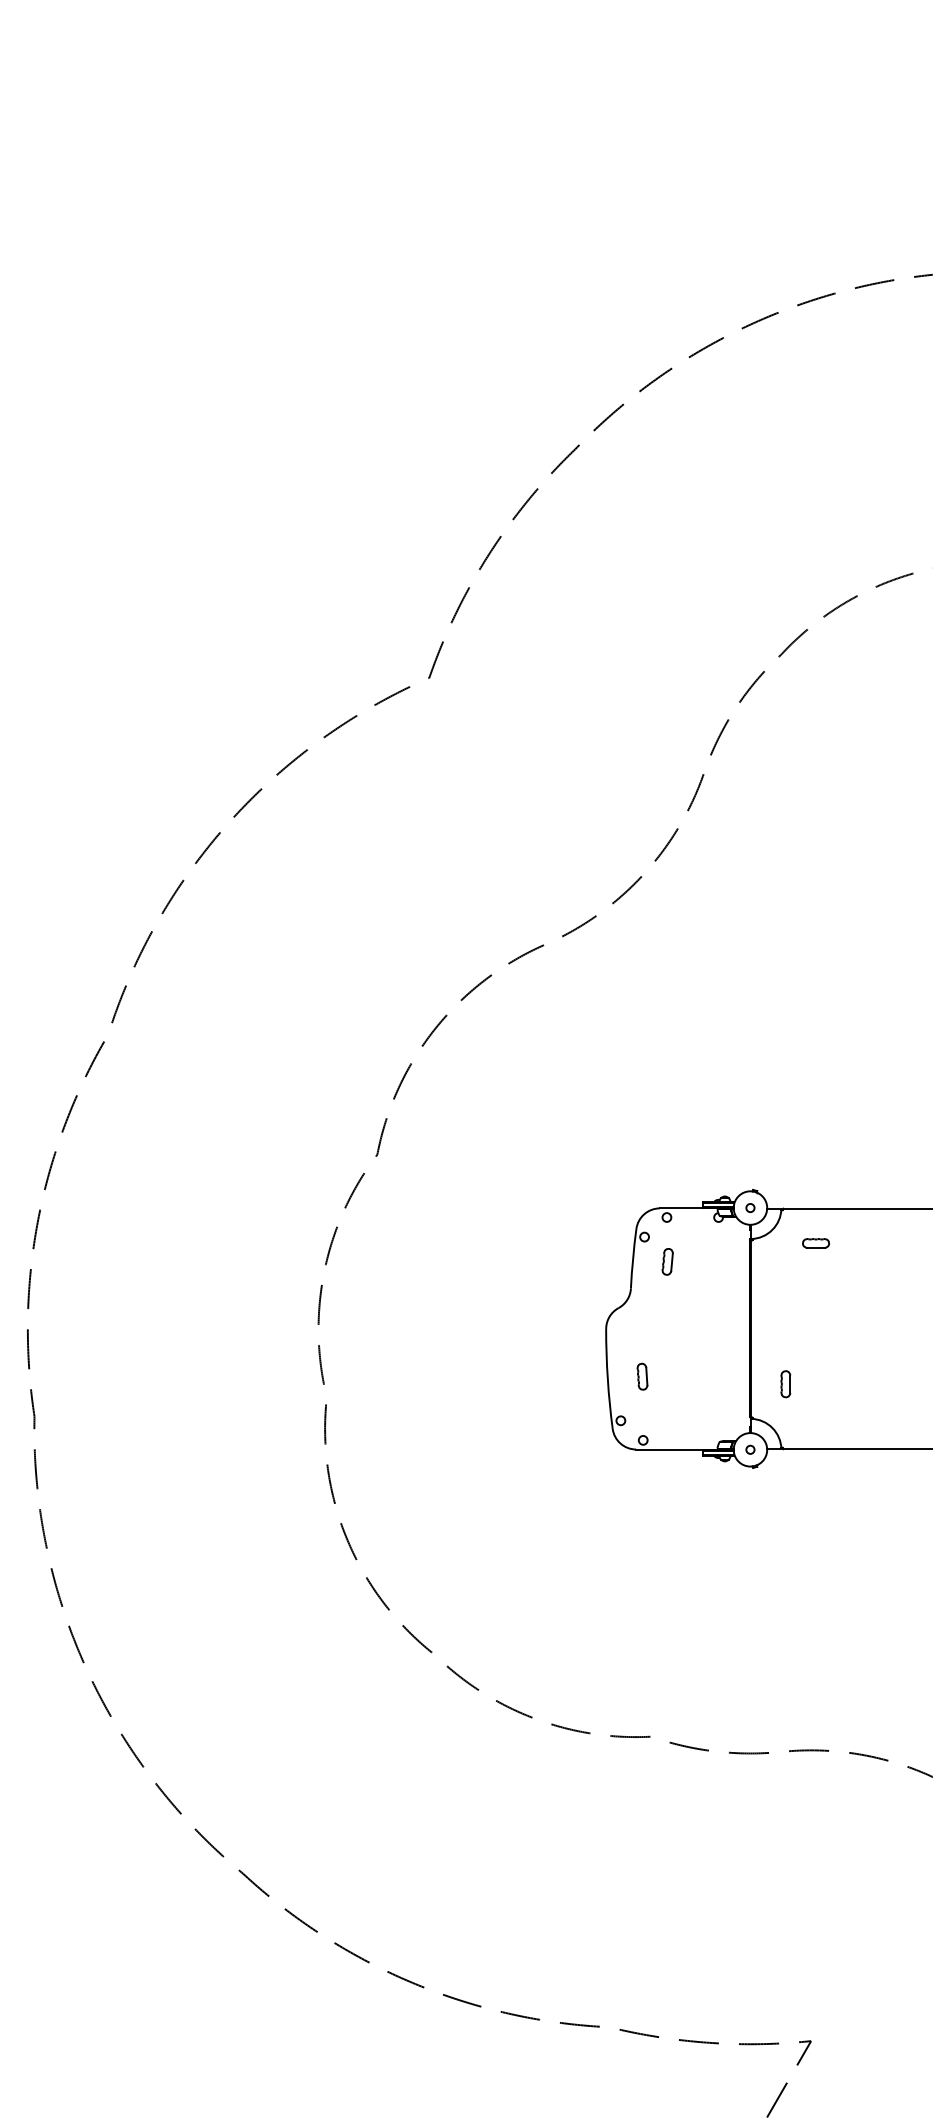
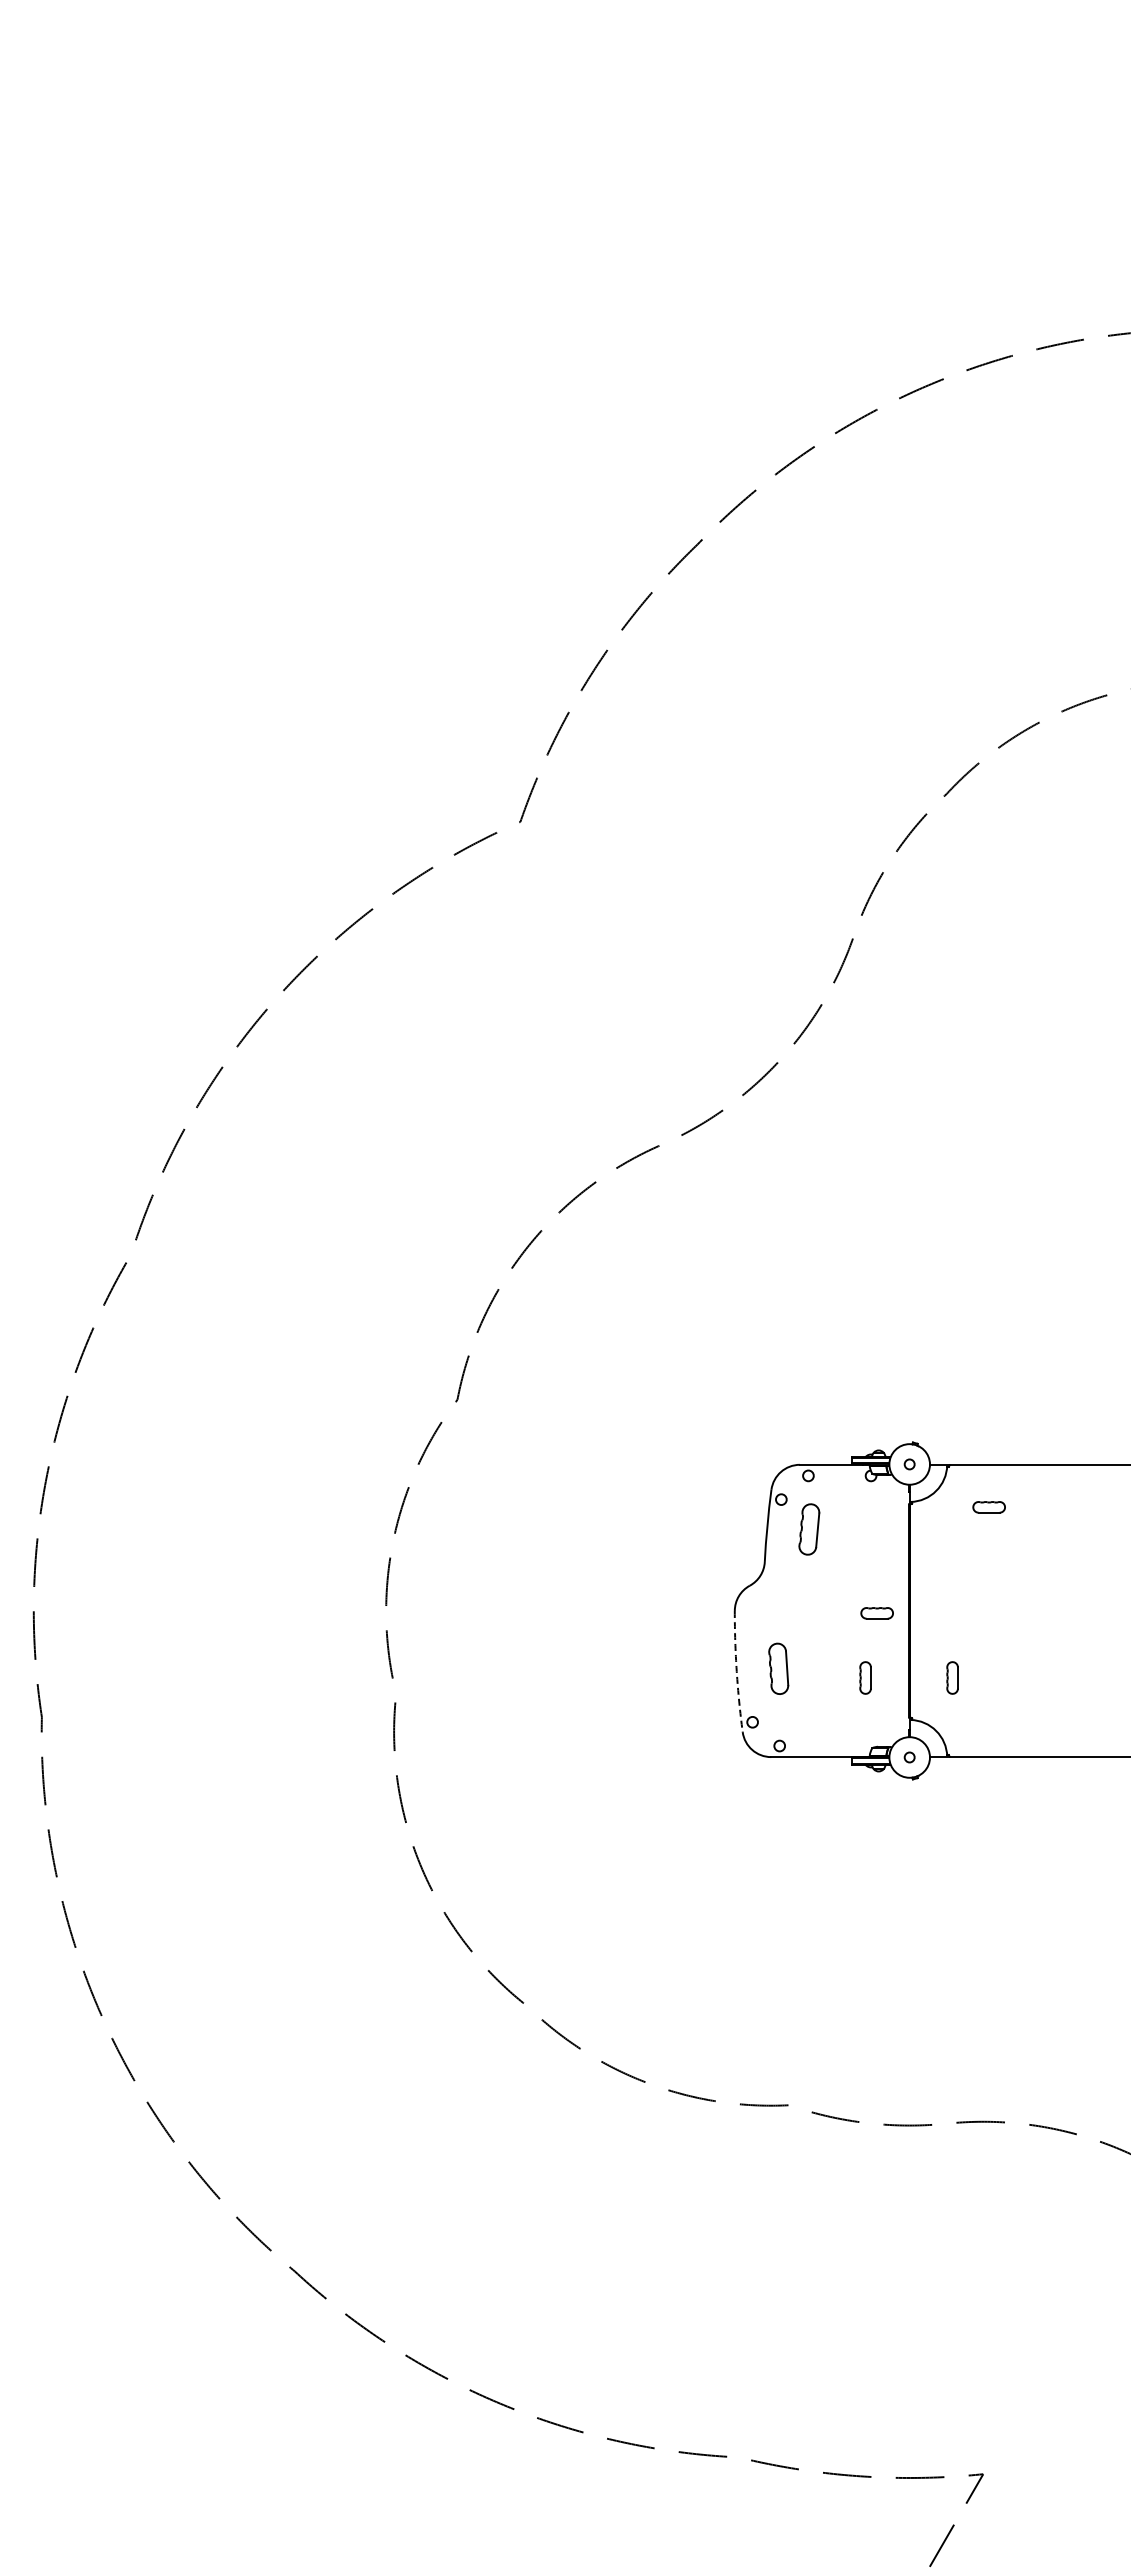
part: (667, 1261) -> (809, 1529), size x1.6
part: (723, 1331) -> (876, 1613), added
part: (642, 1376) -> (778, 1668), size x1.6
arc: (607, 1378) -> (736, 1671), solid -> dashed
part: (714, 1383) -> (865, 1677), added

